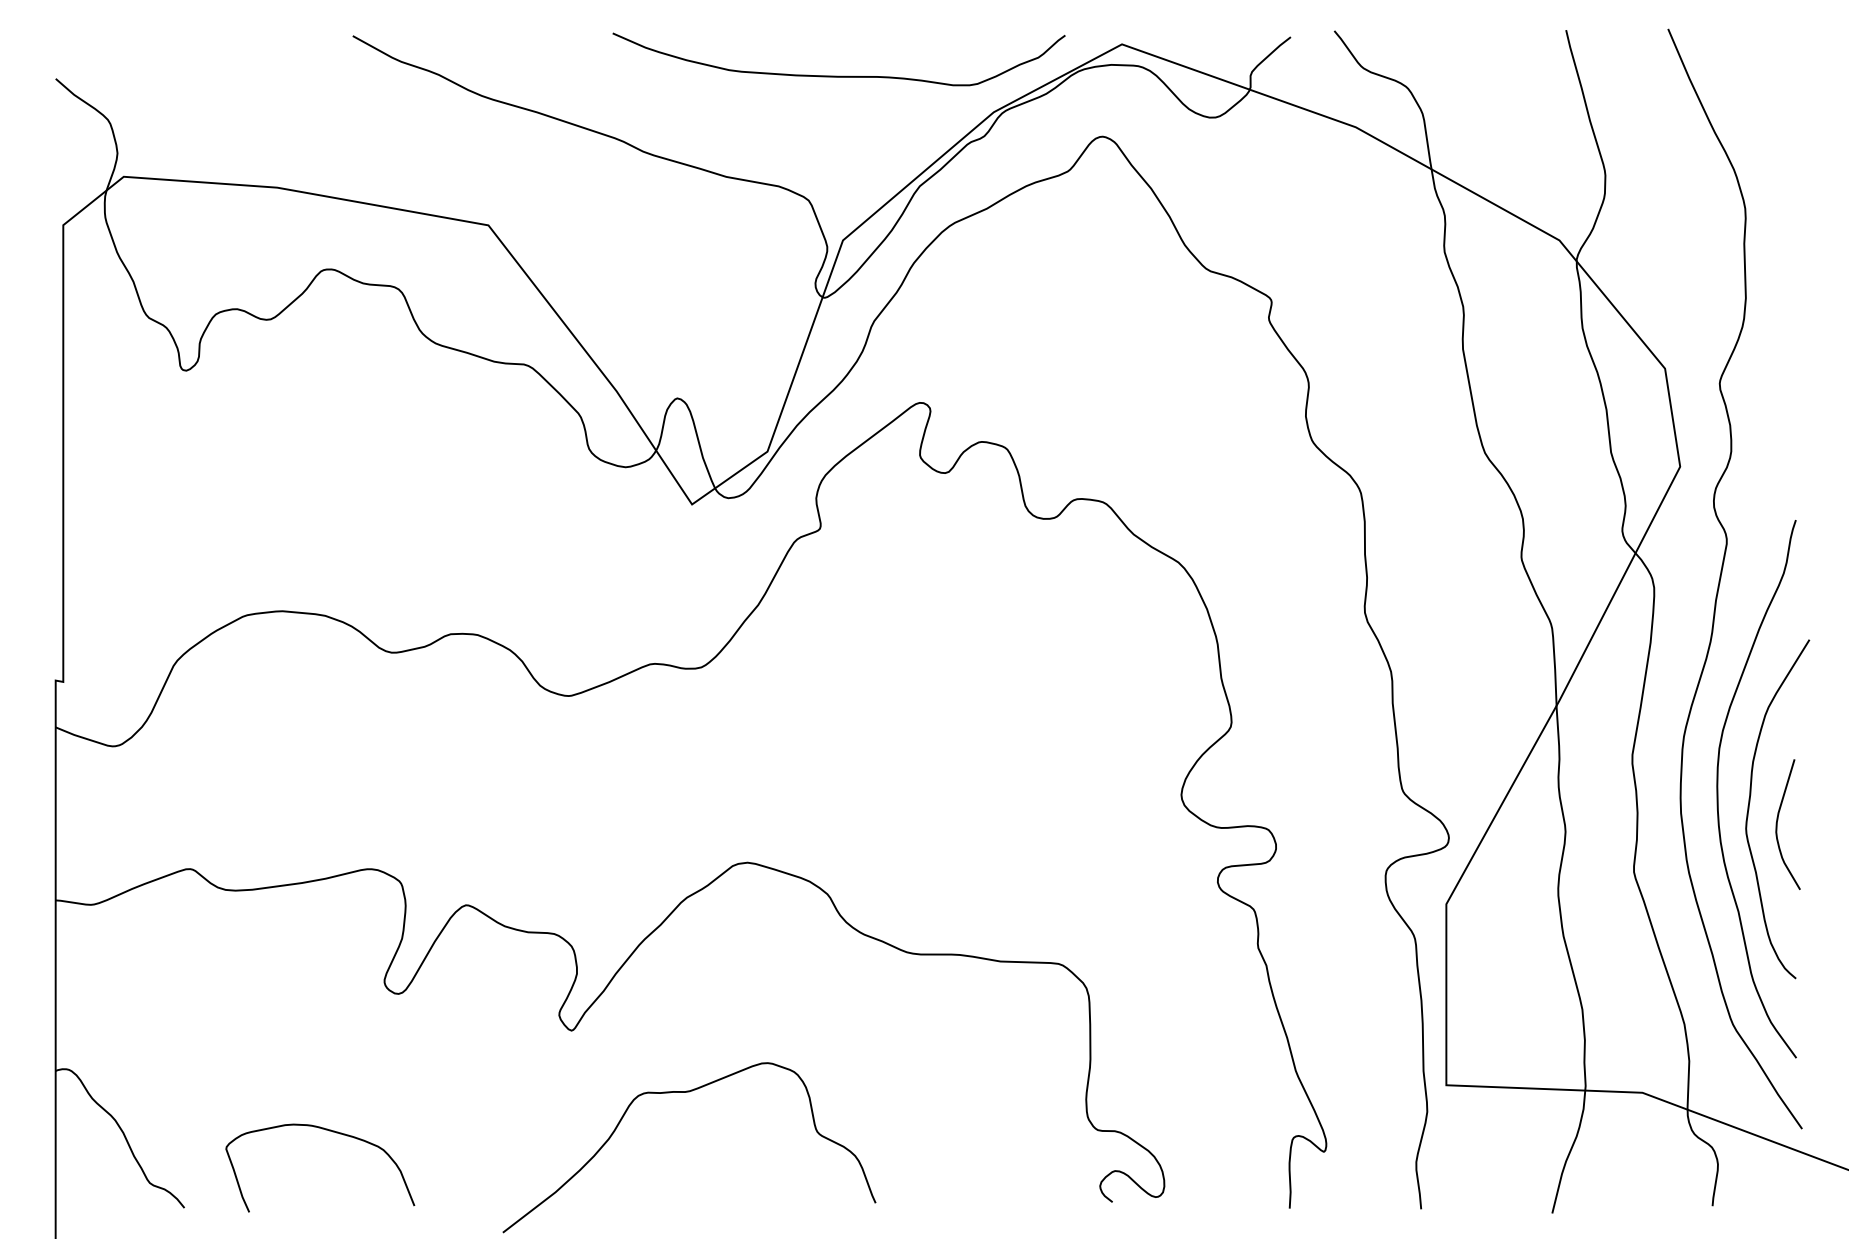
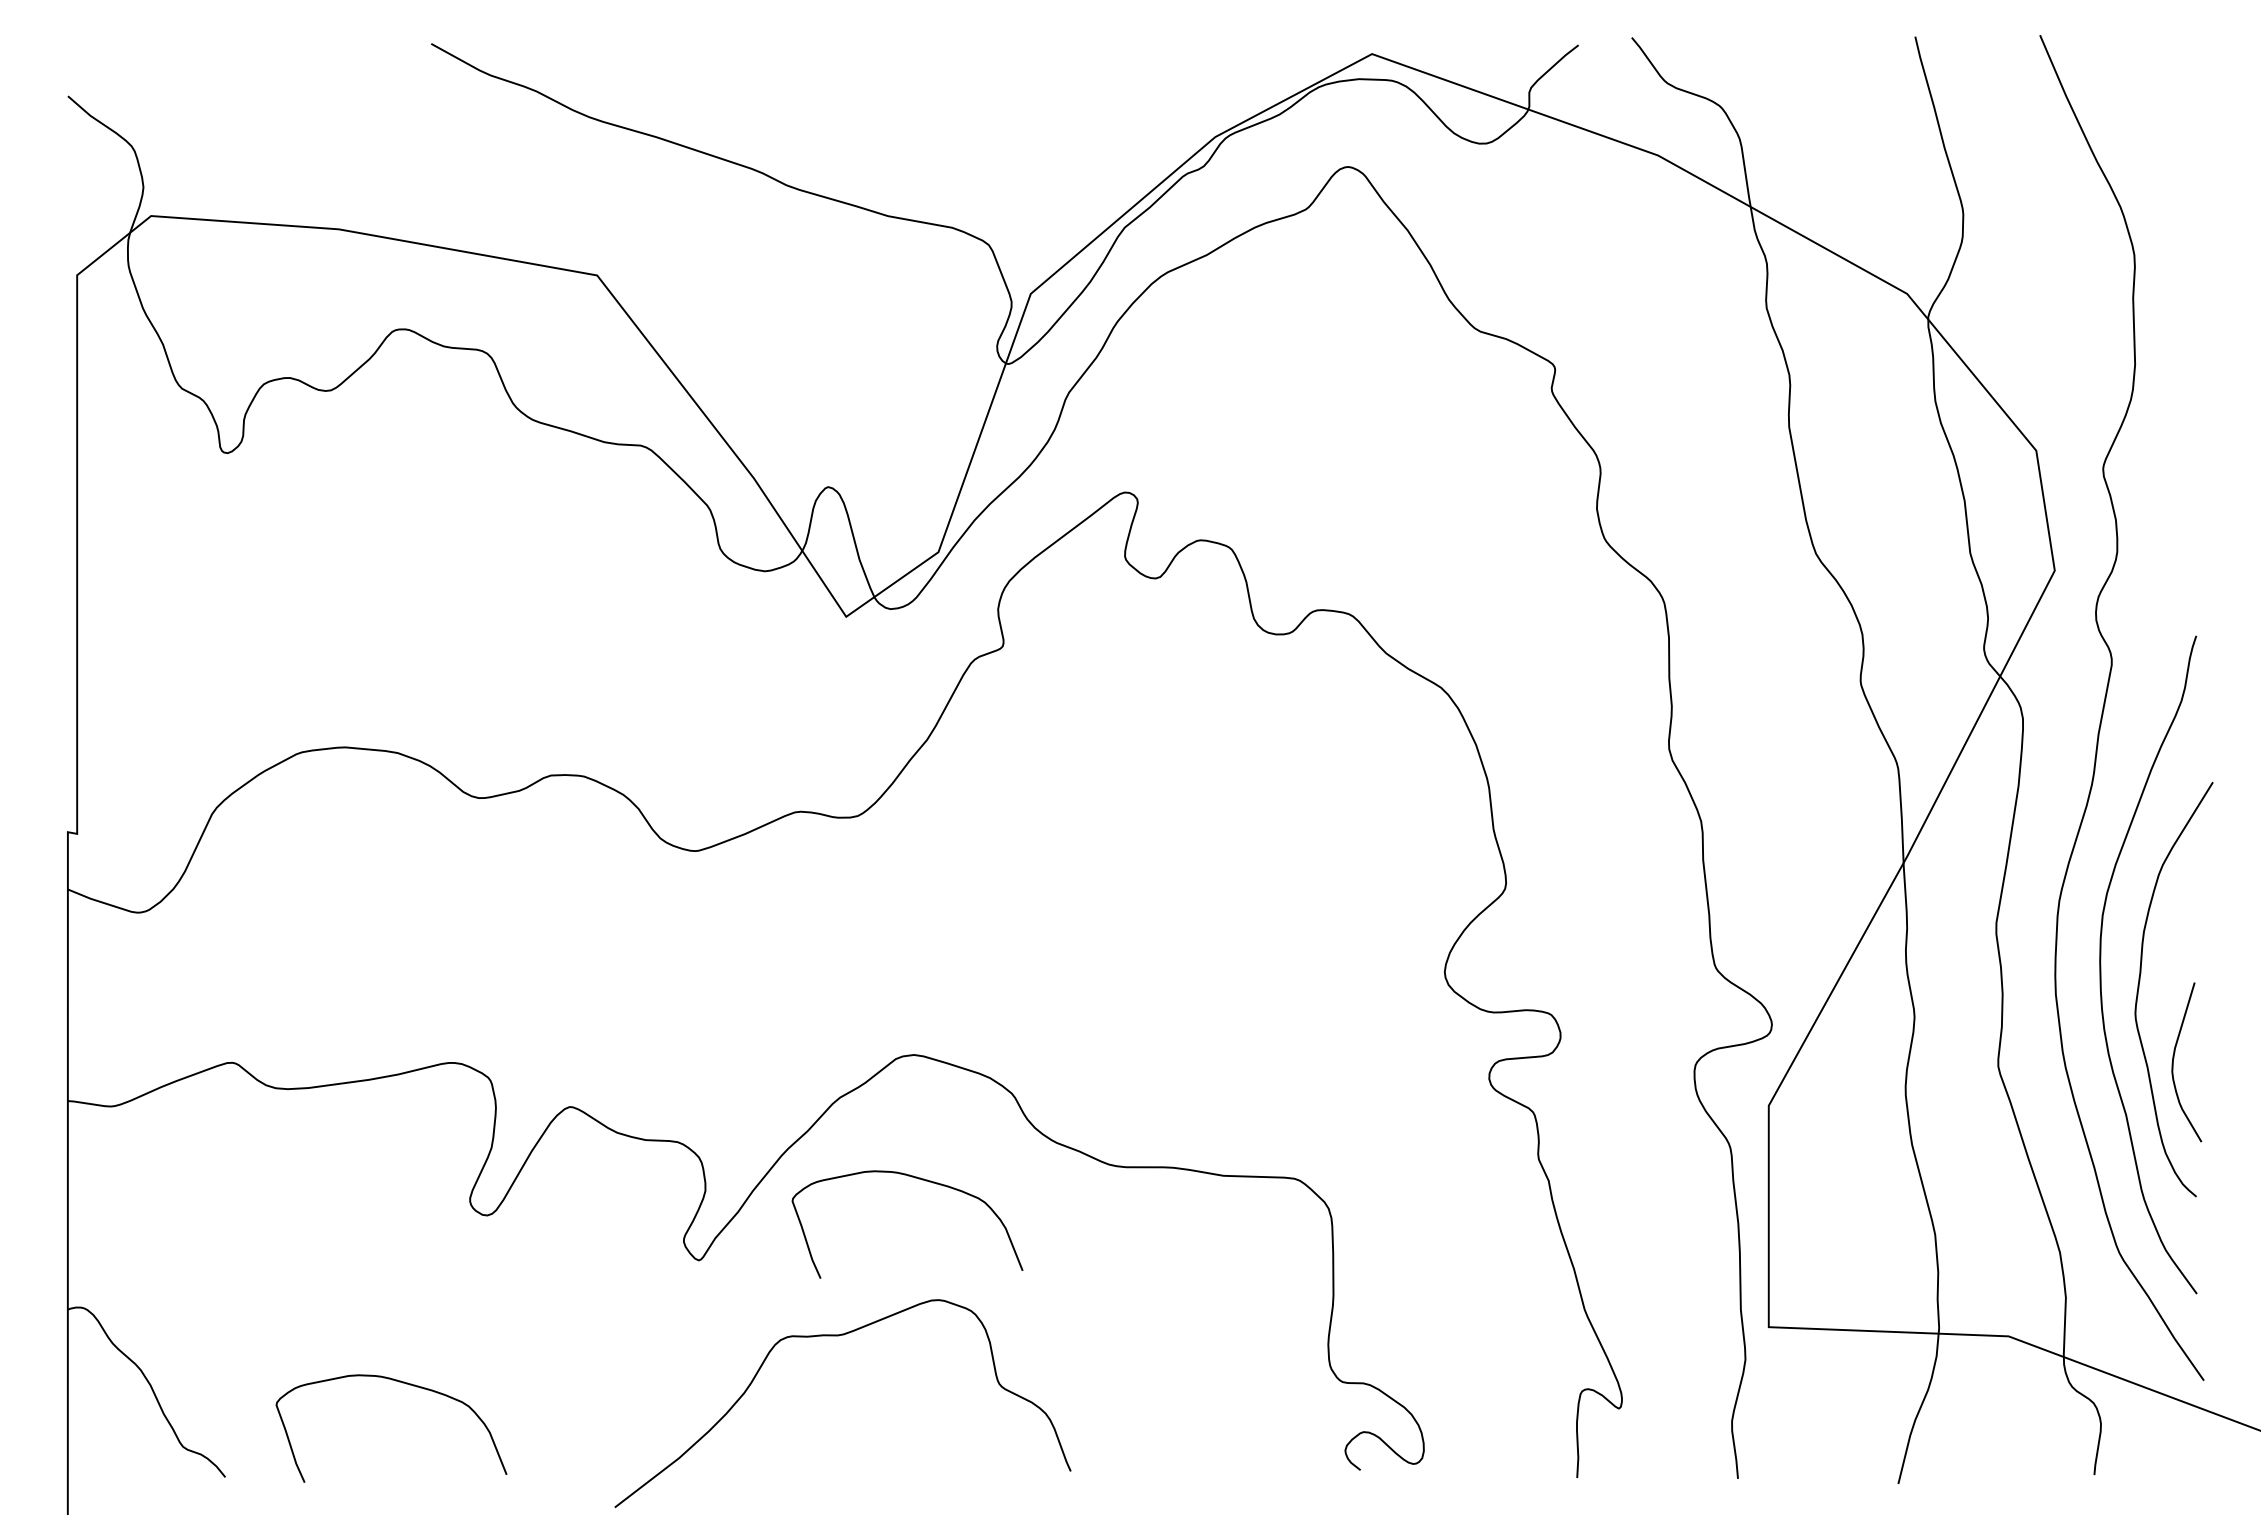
curve: (839, 75) -> (1026, 92), removed
curve: (1778, 821) -> (2174, 1058), moved
curve: (751, 964) -> (918, 1179), added

